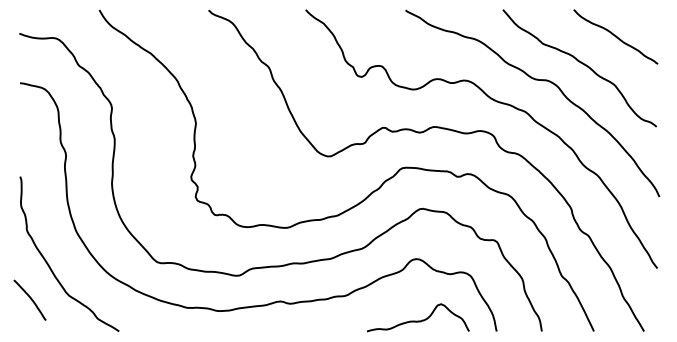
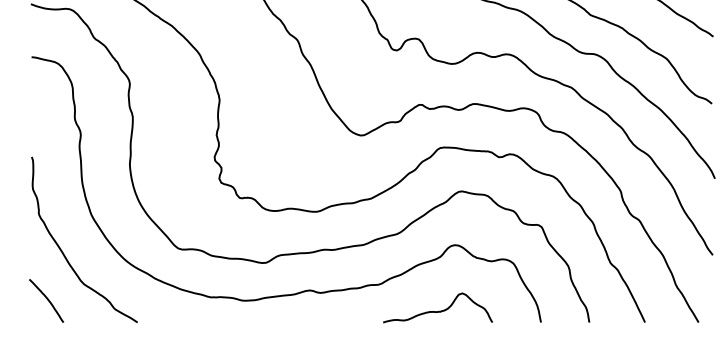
curve: (29, 298) -> (46, 299), moved
curve: (418, 320) -> (438, 310), moved

